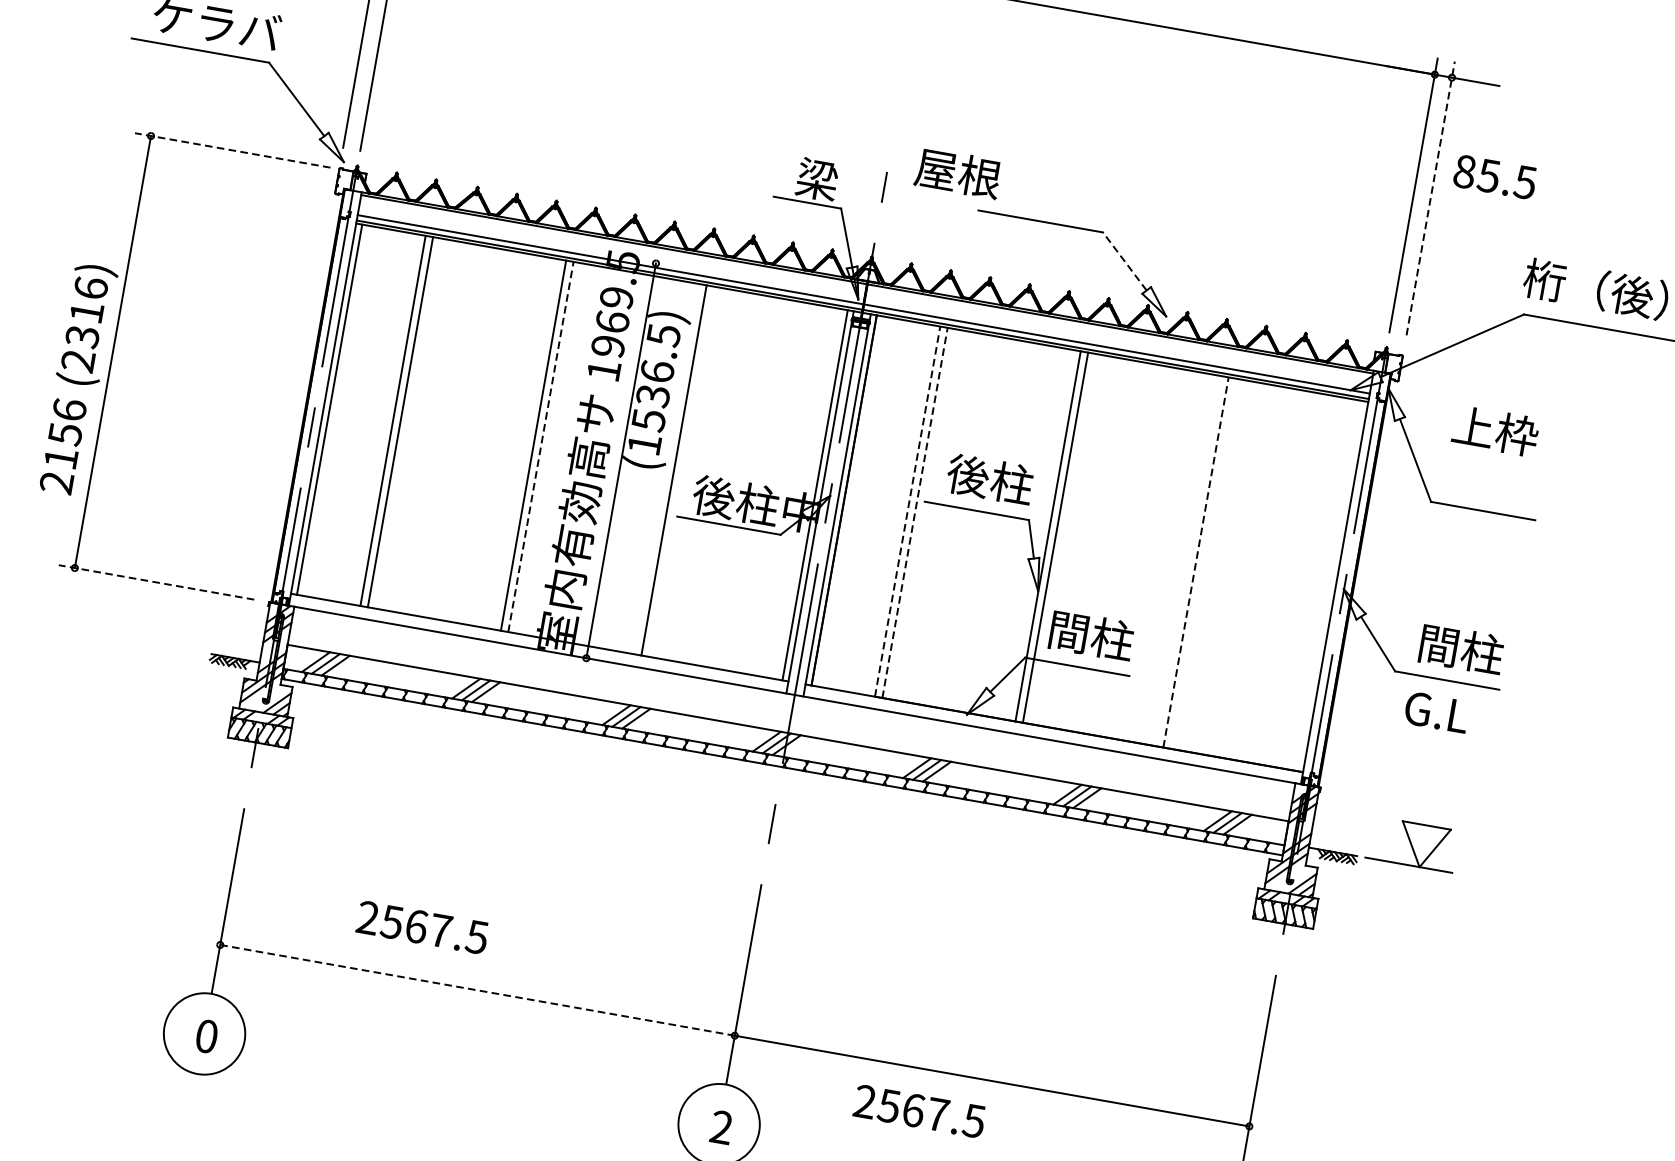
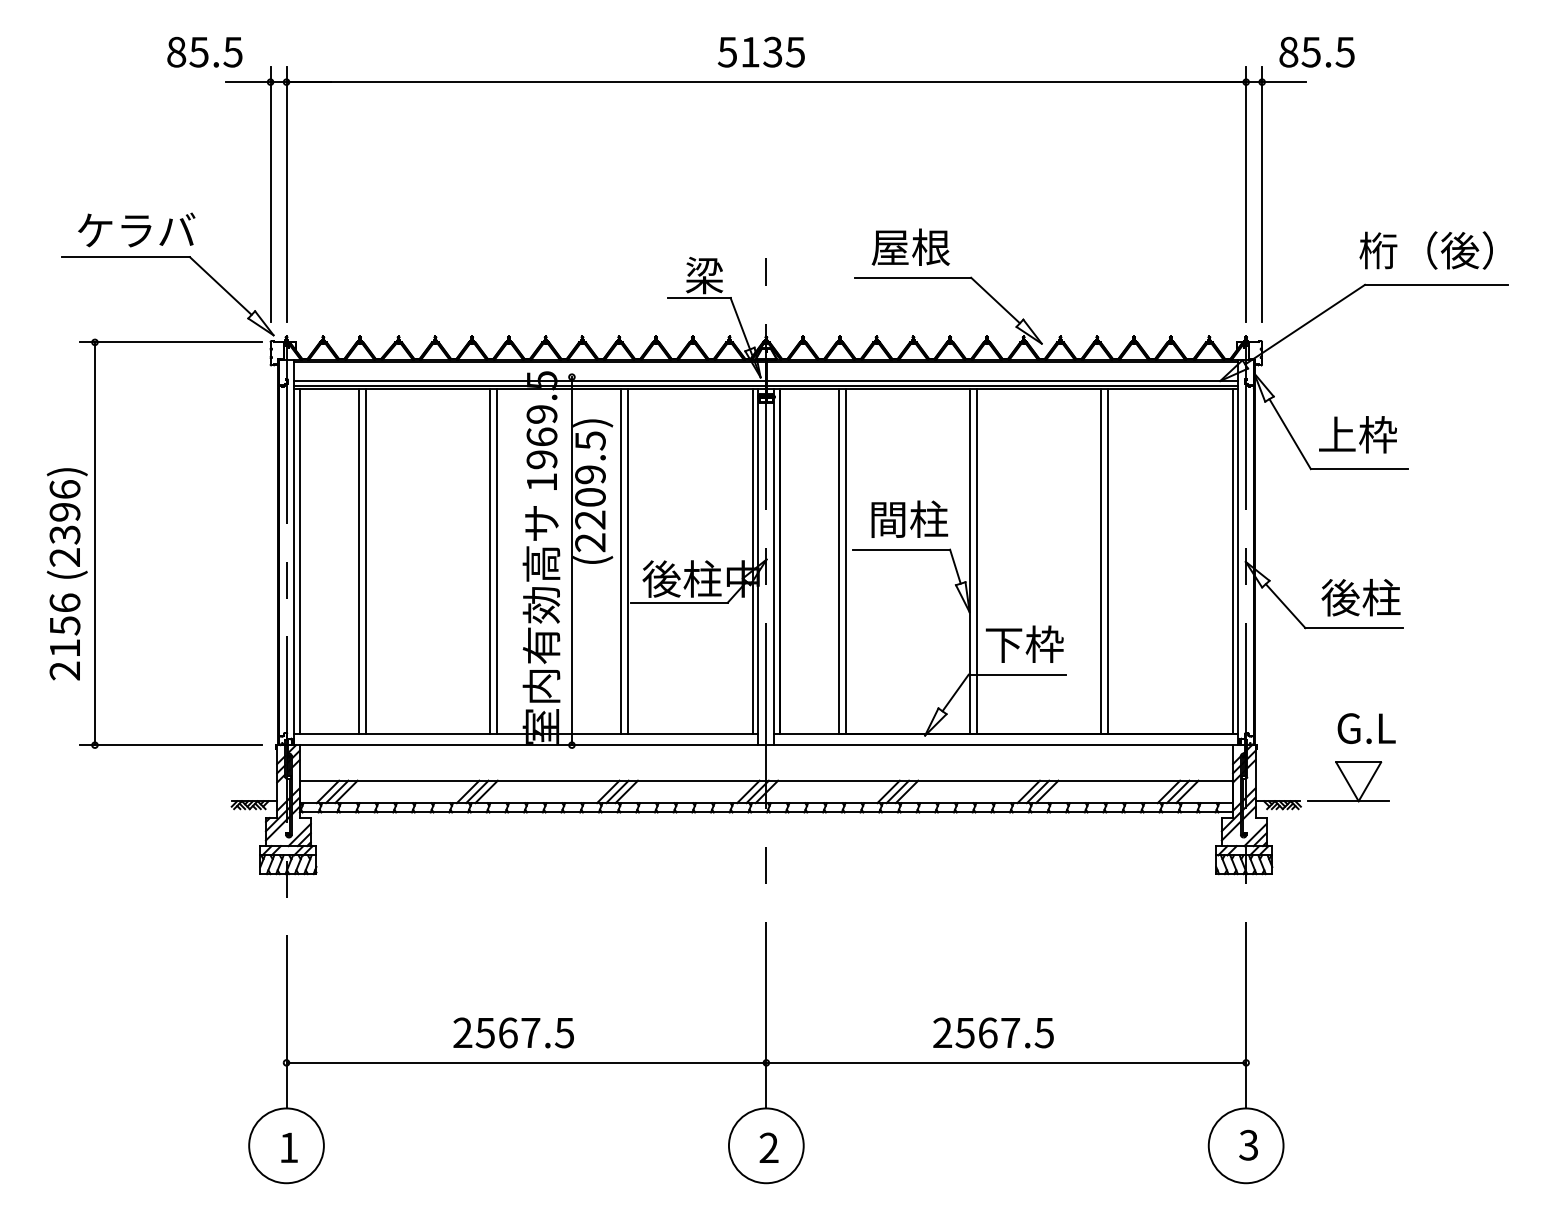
line: (232, 150) -> (170, 342), dashed -> solid
text: (957, 172) -> (910, 246), moved
text: (1494, 176) -> (1316, 51), moved
line: (1431, 198) -> (1262, 194), dashed -> solid
line: (1124, 261) -> (995, 300), dashed -> solid
text: (86, 312) -> (64, 512), (2316) -> (2396)
text: (651, 407) -> (590, 508), (1536.5) -> (2209.5)
text: (1495, 430) -> (1357, 434), moved
line: (541, 447) -> (497, 561), dashed -> solid
line: (681, 470) -> (628, 560), added
text: (968, 476) -> (888, 519), 後柱 -> 間柱
line: (908, 511) -> (839, 561), dashed -> solid
line: (914, 512) -> (845, 561), dashed -> solid
line: (1189, 560) -> (1101, 560), added
line: (1195, 562) -> (1107, 561), dashed -> solid
line: (155, 582) -> (170, 745), dashed -> solid
line: (1329, 585) -> (1232, 560), added
text: (1090, 634) -> (1024, 643), 間柱 -> 下枠
text: (1438, 645) -> (1340, 597), 間柱 -> 後柱
text: (1436, 712) -> (1366, 728), moved
text: (422, 927) -> (513, 1032), moved
line: (477, 989) -> (526, 1062), dashed -> solid
text: (206, 1036) -> (288, 1147), 0 -> 1
text: (919, 1110) -> (993, 1032), moved

